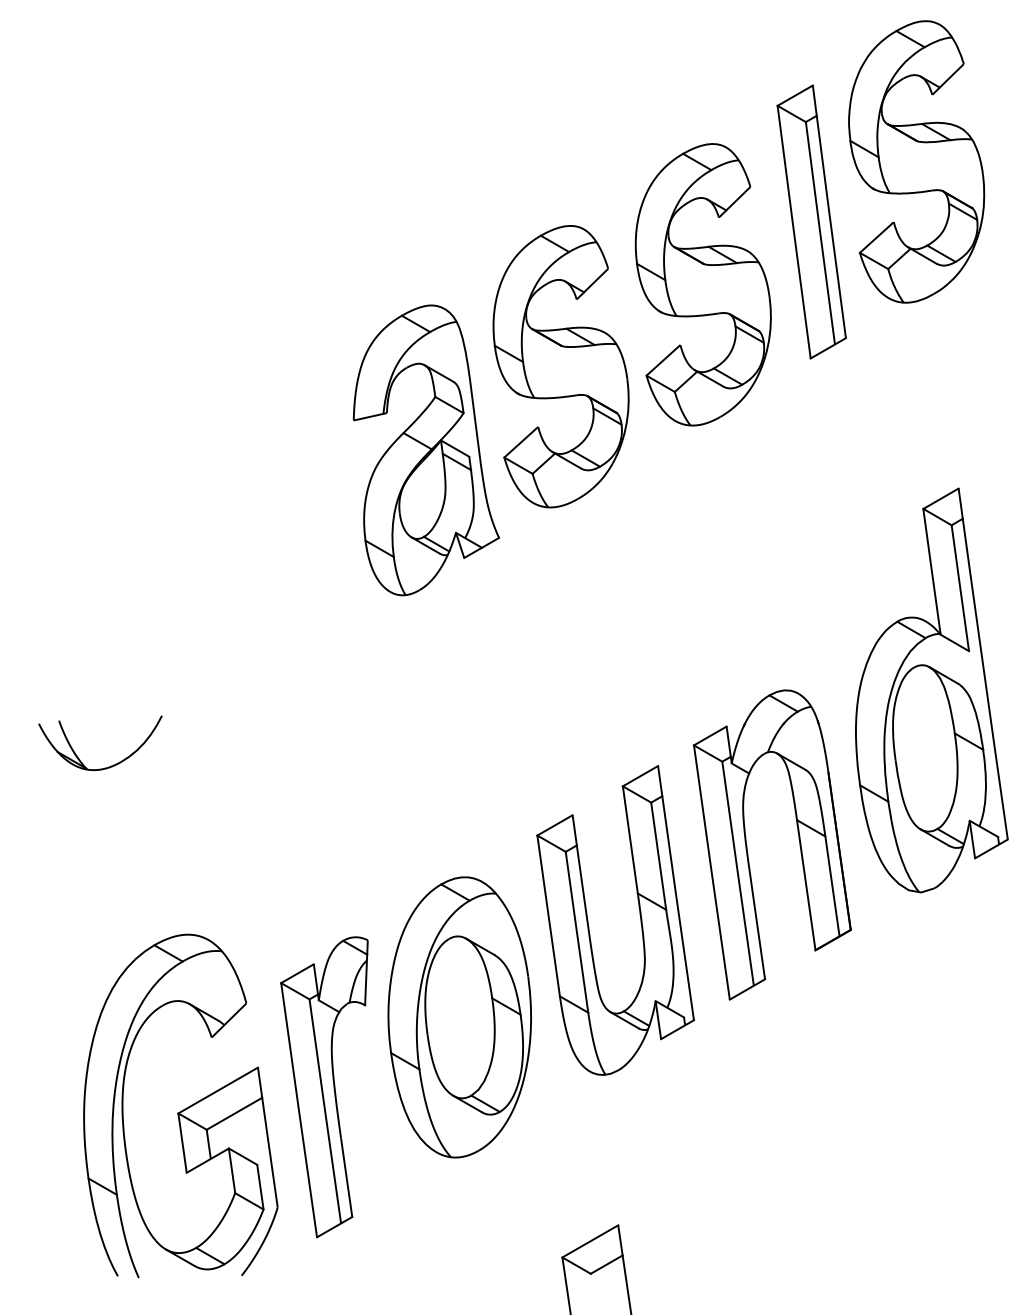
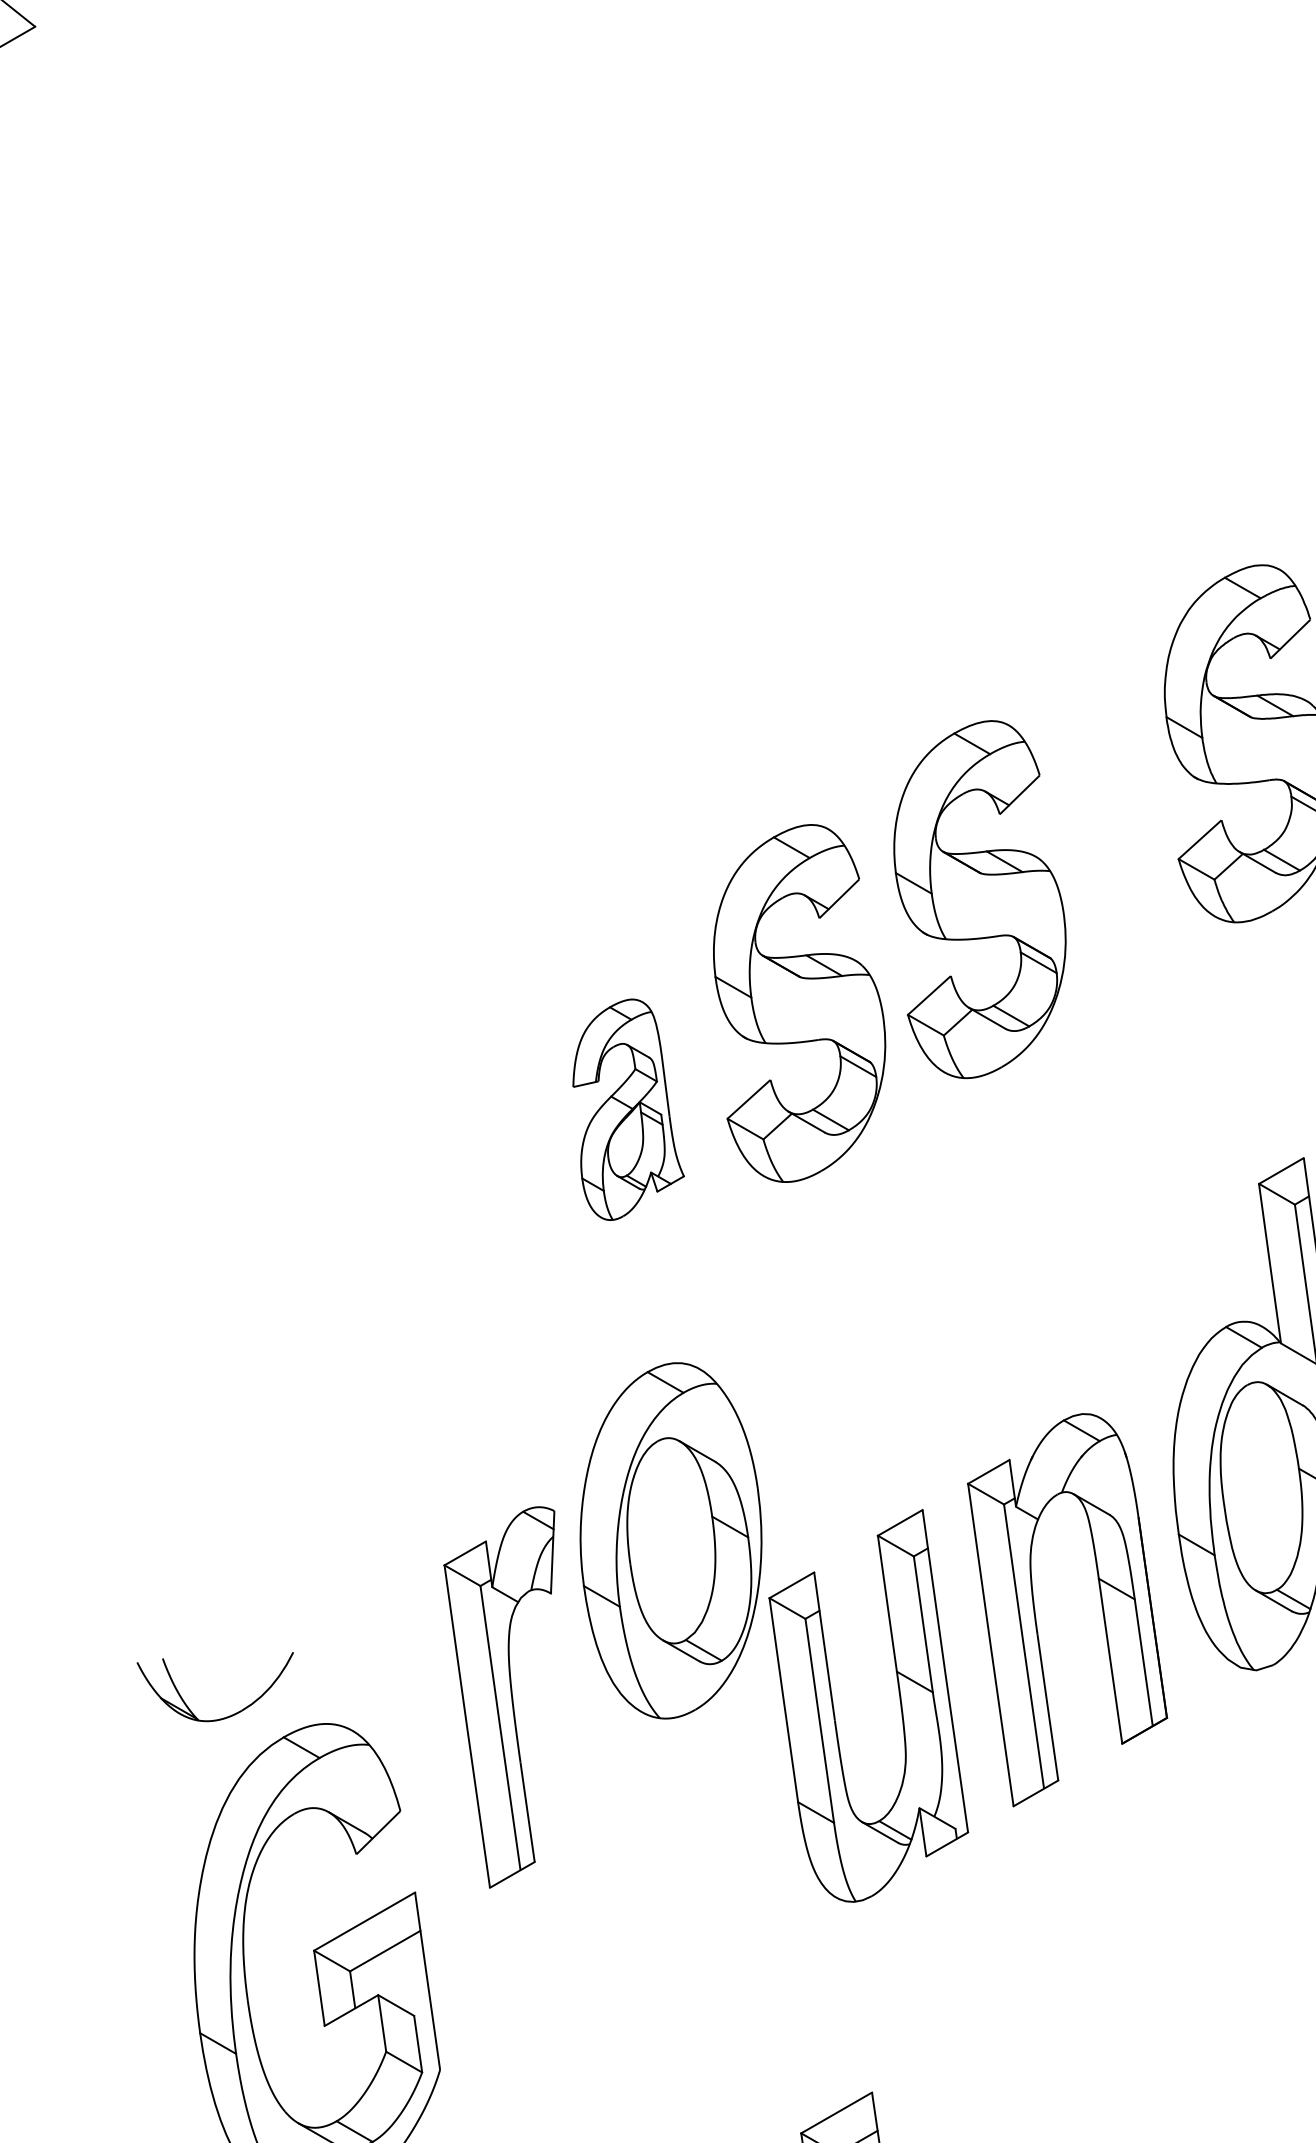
part: (811, 221) -> (1117, 819), removed
part: (426, 450) -> (628, 1109), size x0.6
part: (106, 767) -> (223, 1717), moved
part: (459, 1017) -> (670, 1540), moved
part: (324, 1087) -> (499, 1697), moved

